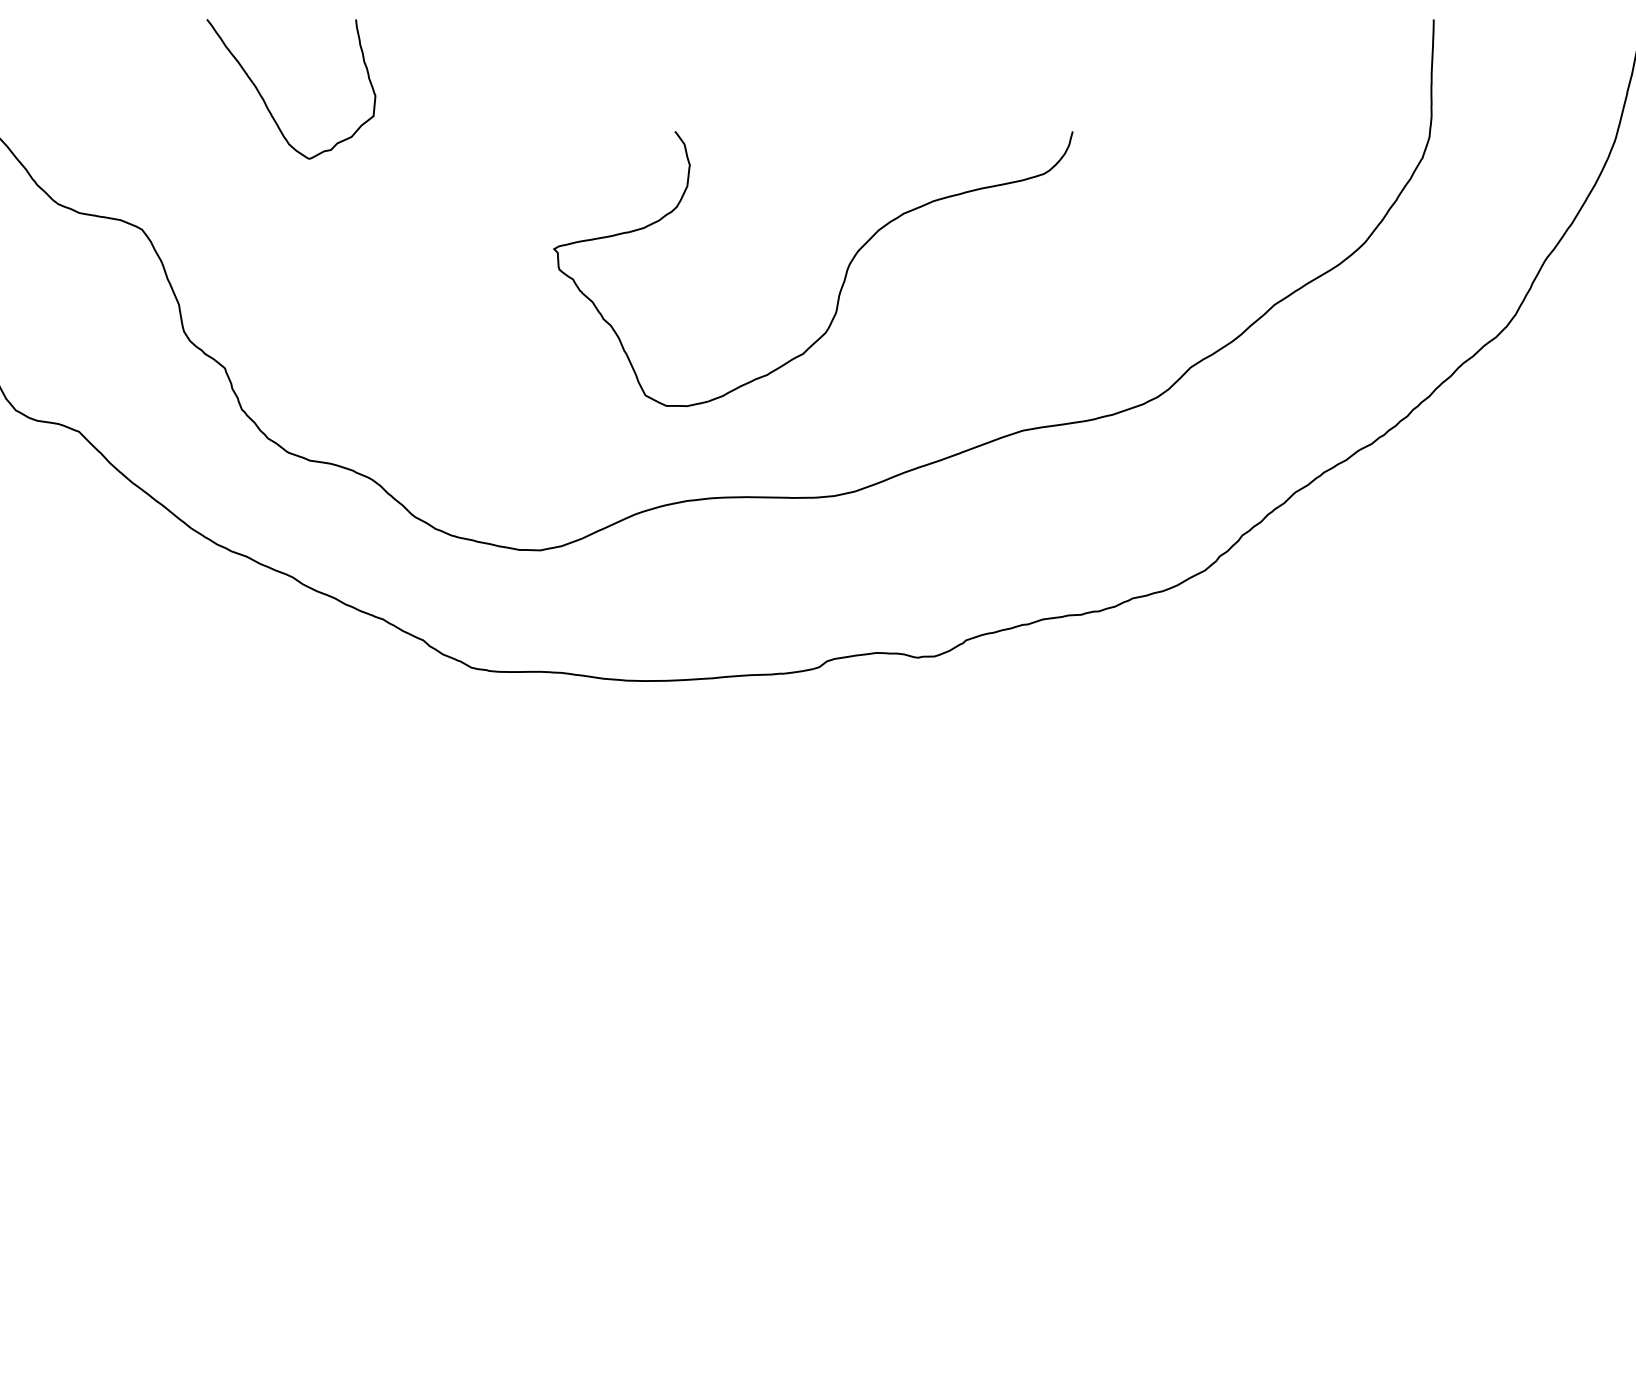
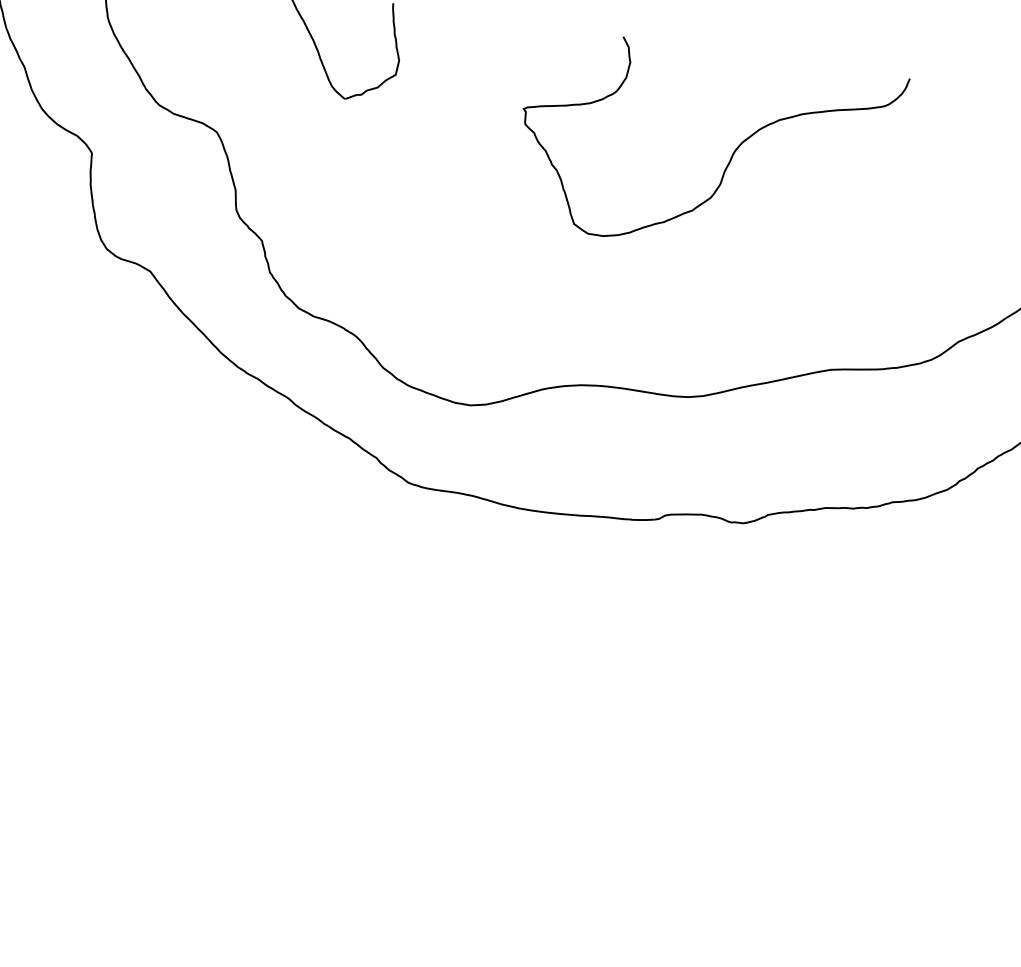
part: (844, 276) -> (730, 159), moved

